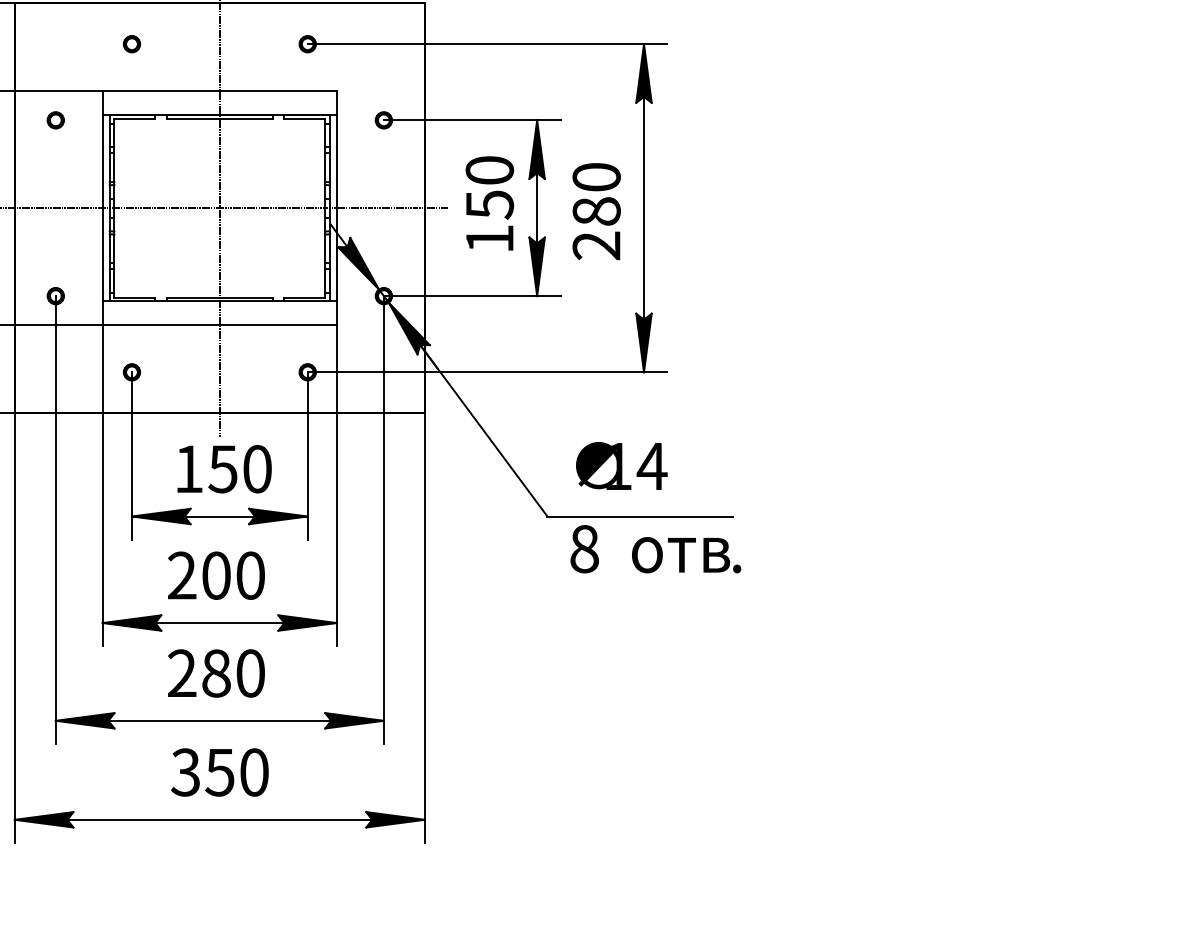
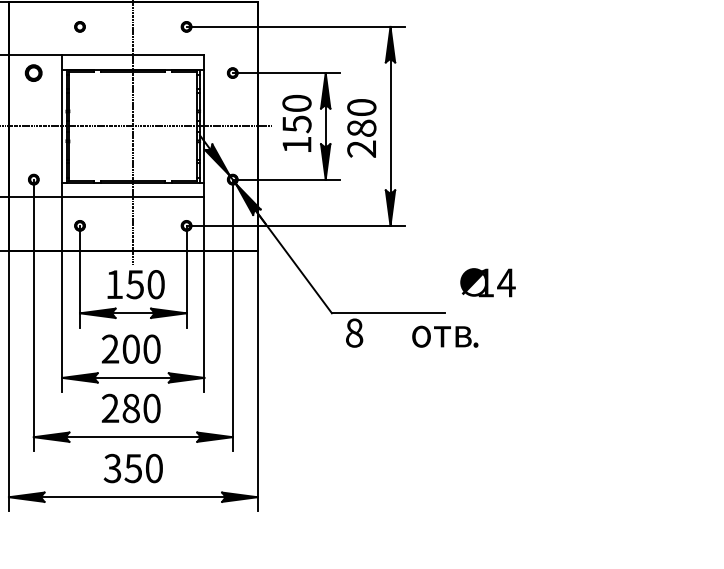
part: (55, 119) -> (33, 72), size x1.6
text: (620, 465) -> (487, 282), moved
text: (686, 554) -> (445, 336), moved

